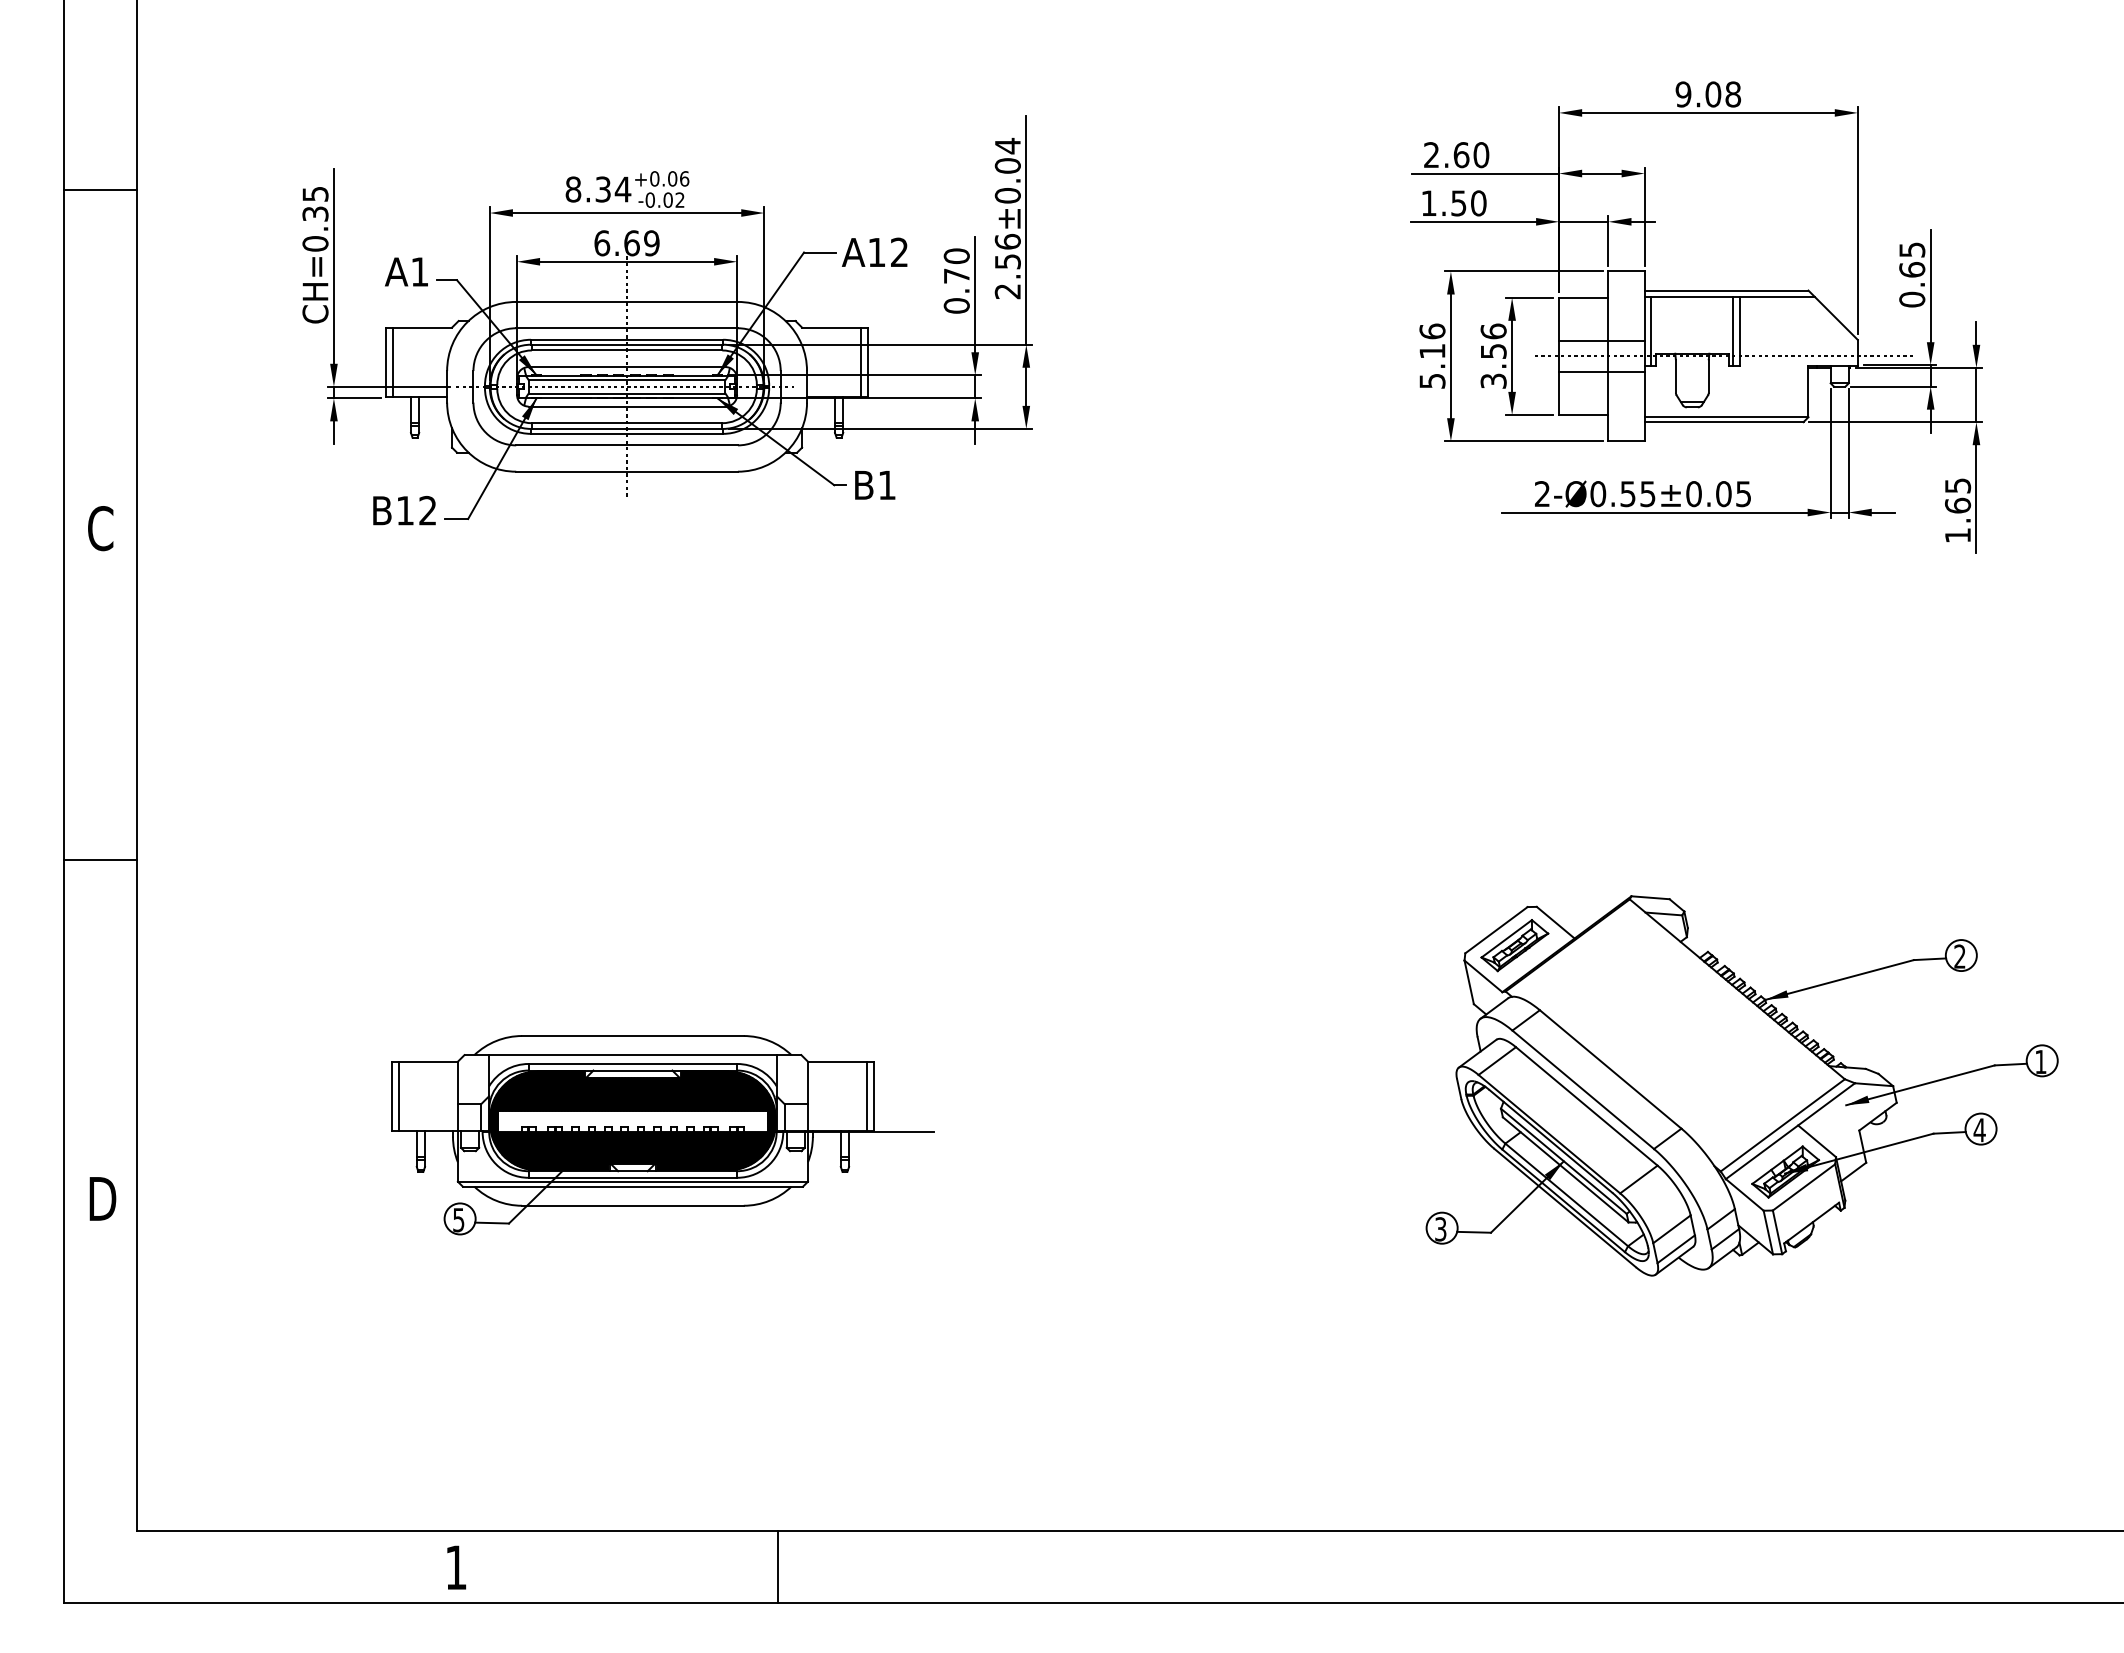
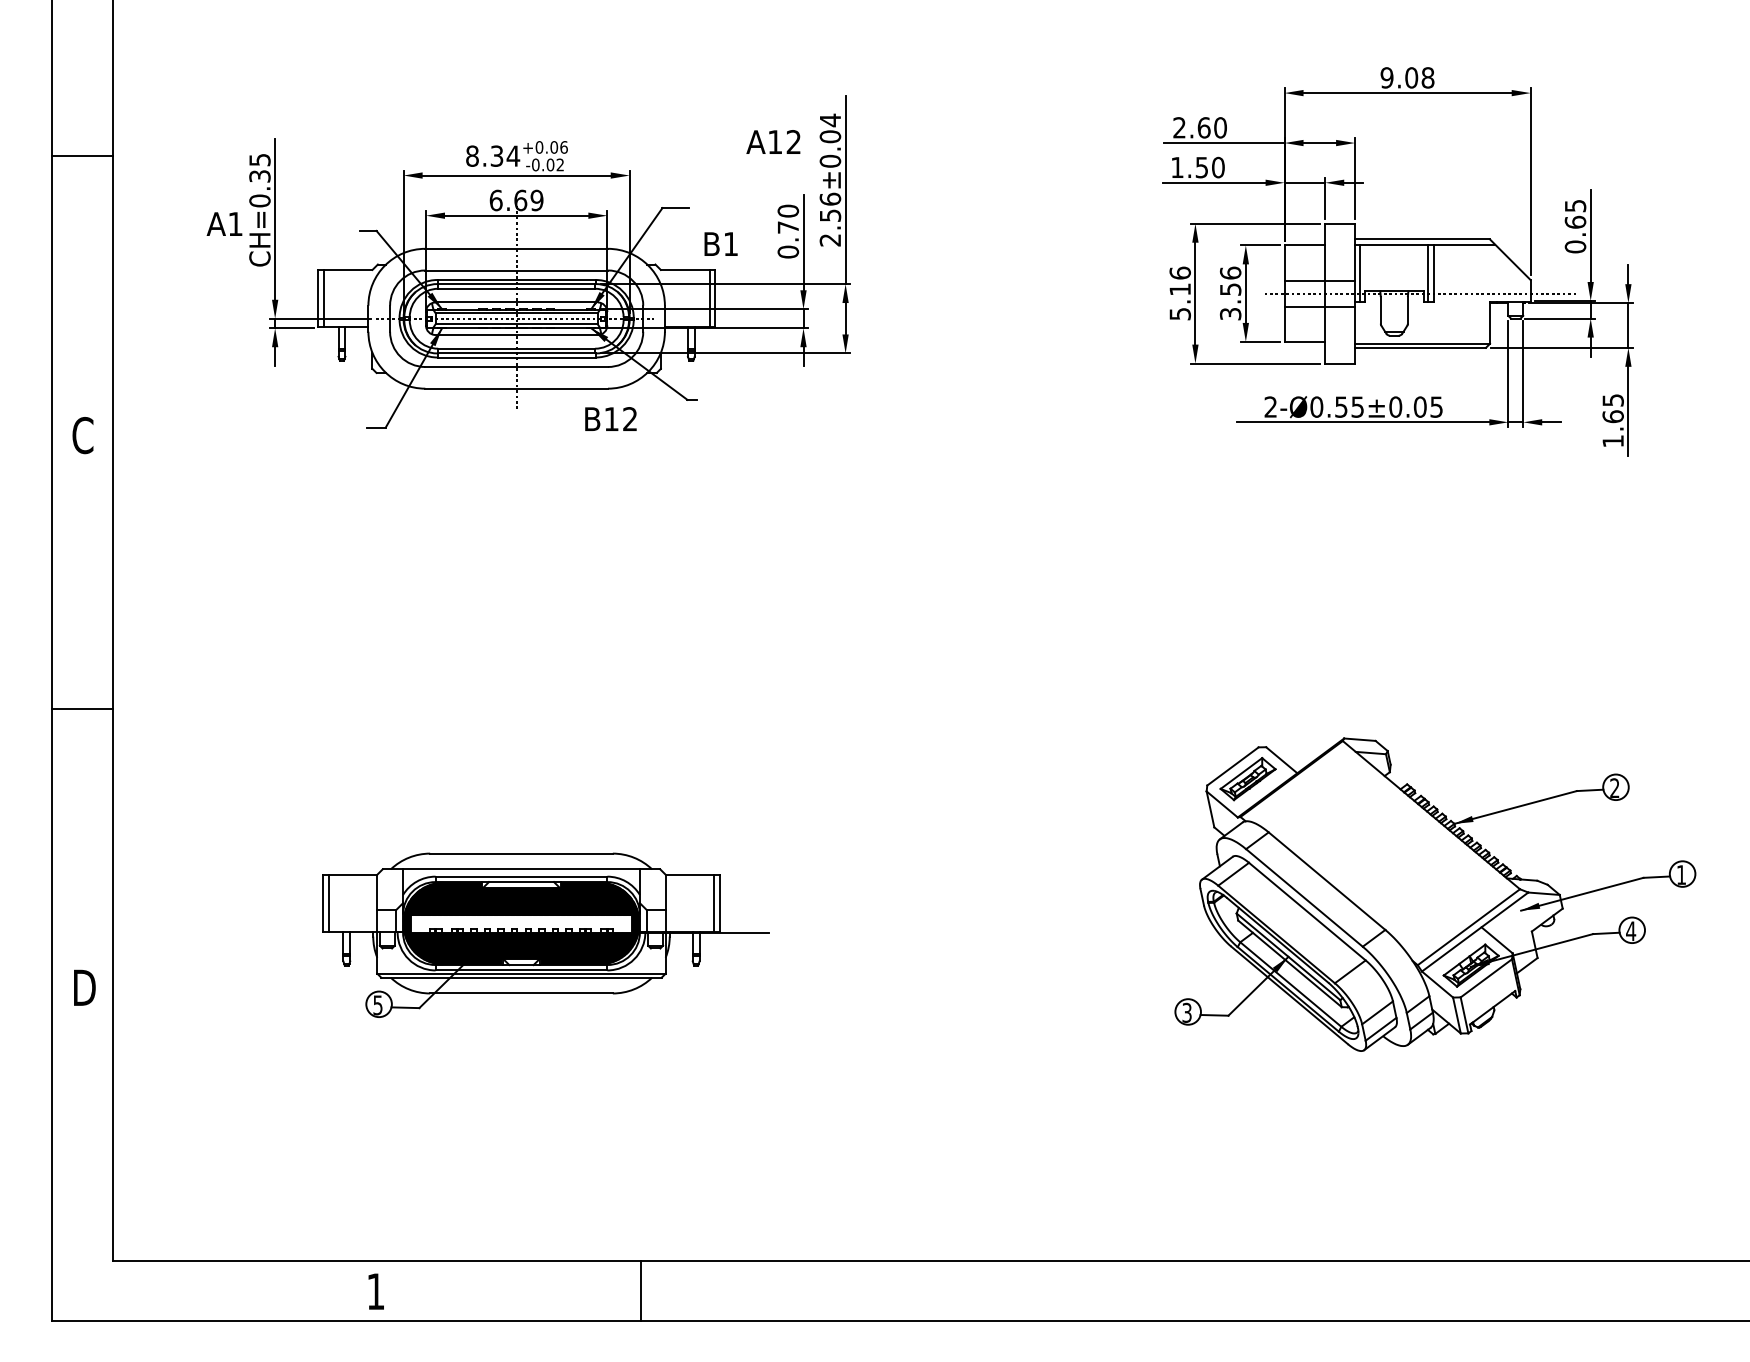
text: (874, 251) -> (773, 141), moved
text: (406, 271) -> (224, 223), moved
text: (875, 485) -> (721, 244), moved
text: (404, 510) -> (610, 418), moved

